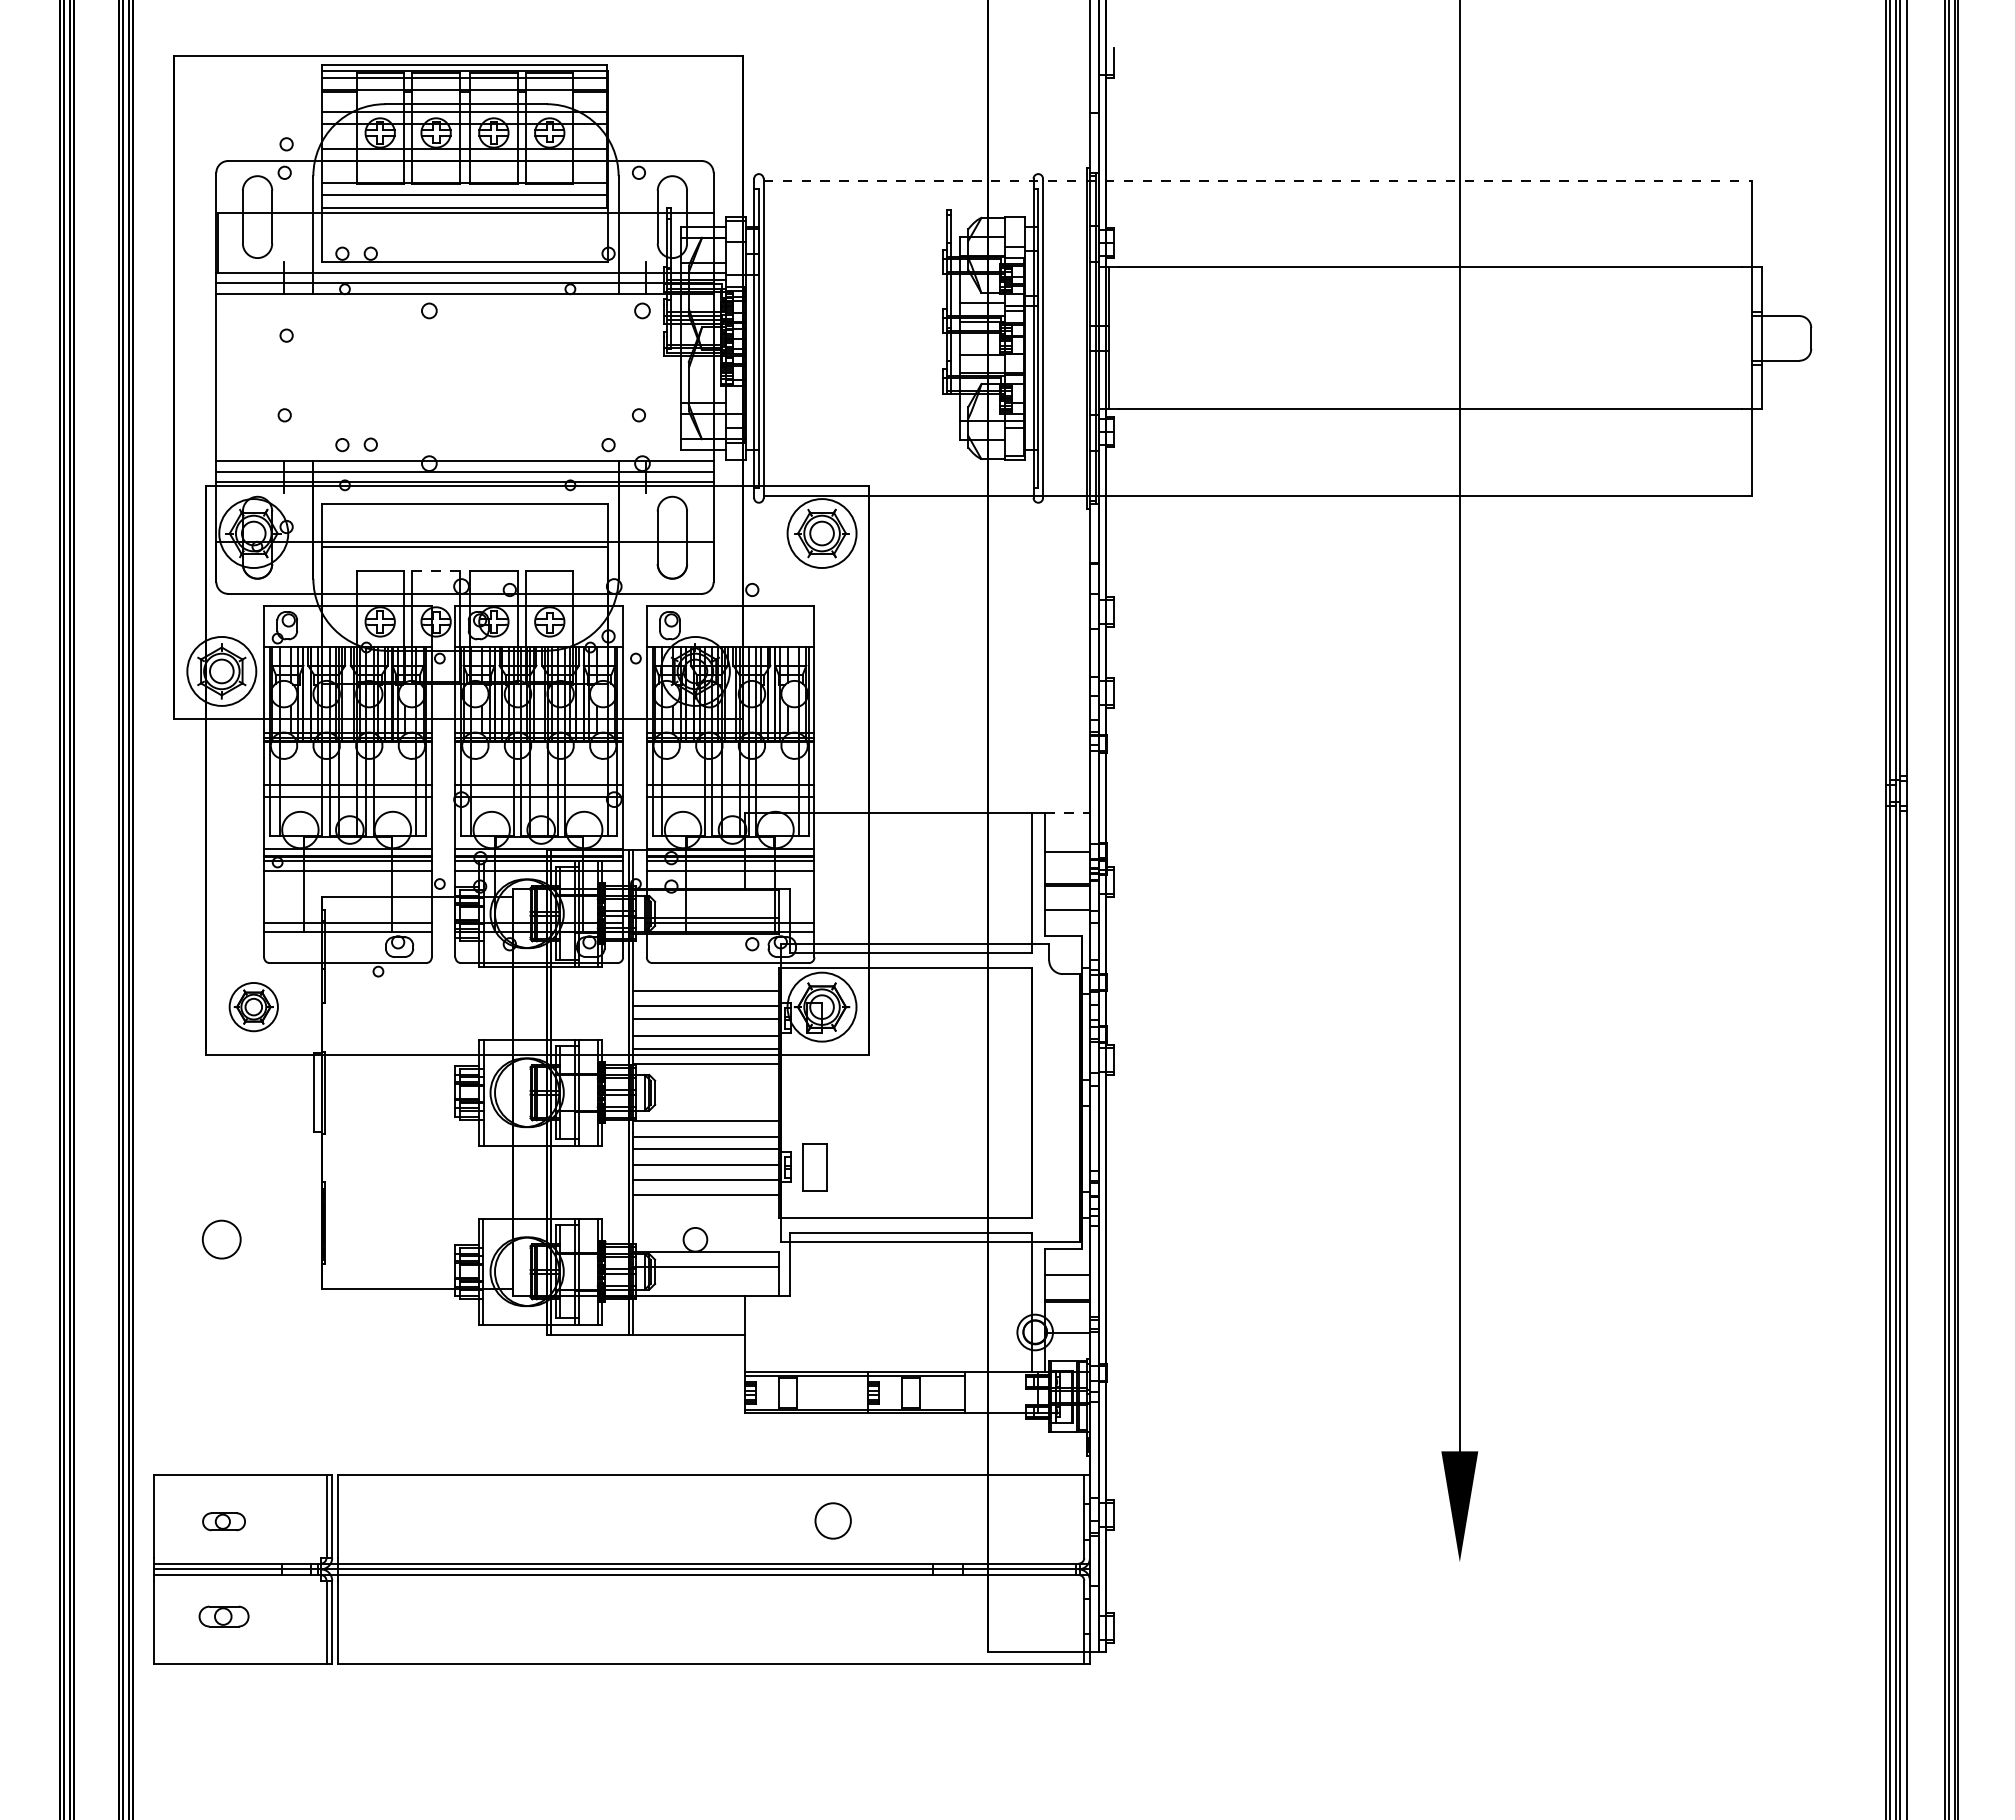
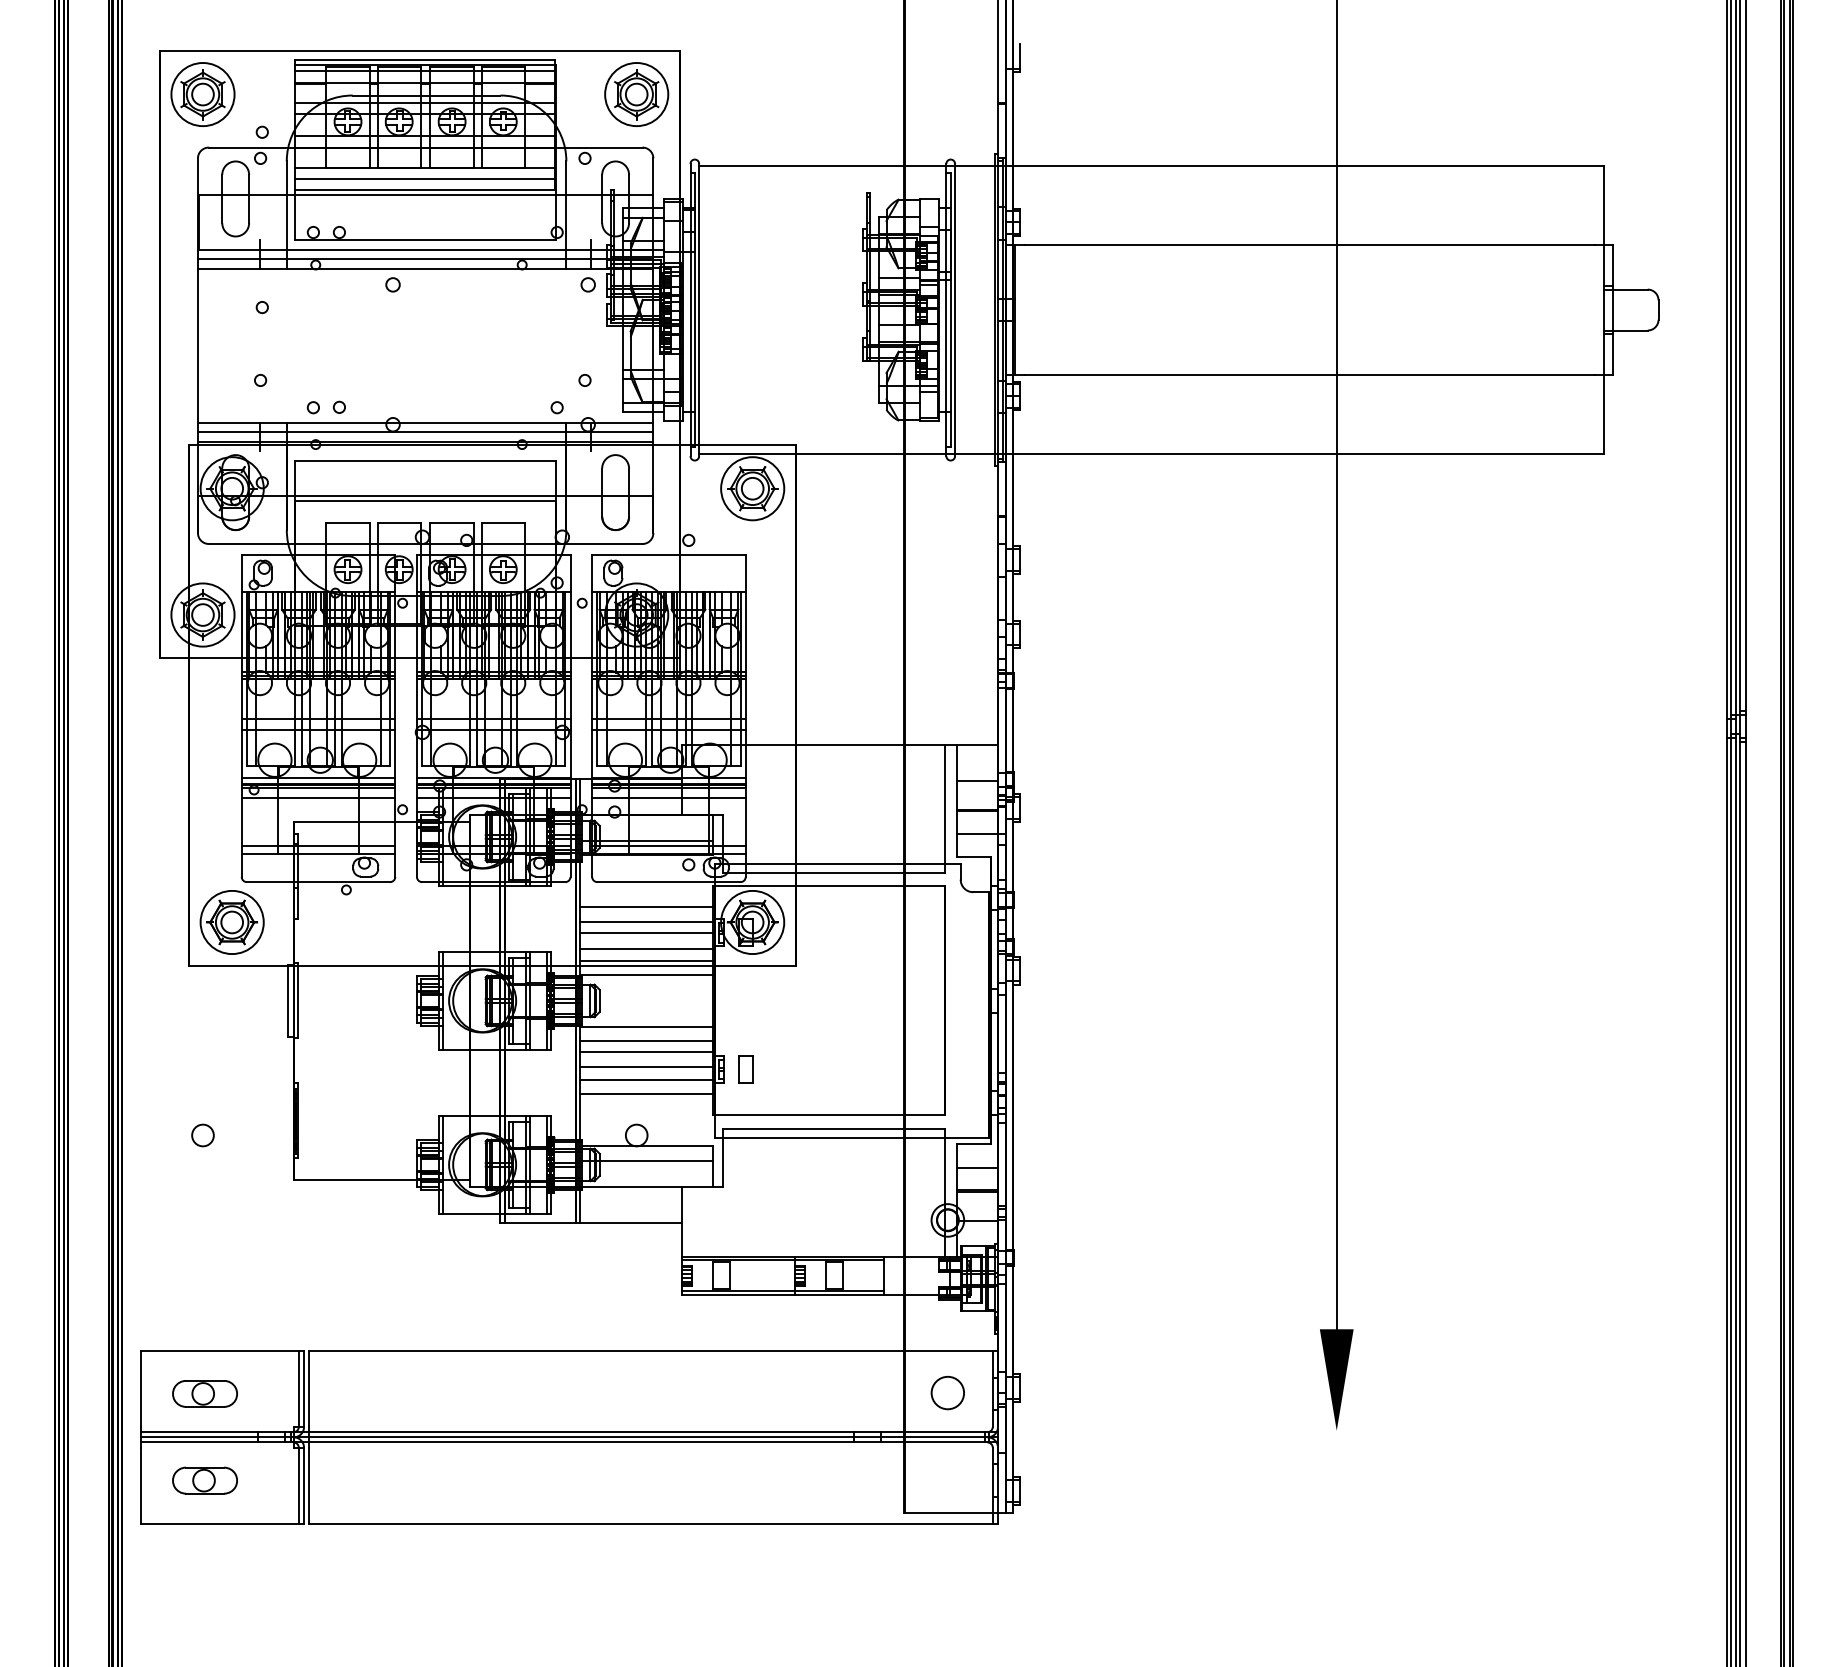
part: (221, 102) -> (202, 93), added
part: (695, 102) -> (636, 93), added
line: (1257, 181) -> (1151, 166), dashed -> solid
line: (436, 571) -> (399, 523), dashed -> solid
line: (1068, 813) -> (978, 745), dashed -> solid
part: (253, 1006) -> (231, 921), size x1.43
part: (814, 1166) -> (745, 1068), size x0.62
circle: (221, 1239) -> (202, 1135), size x0.62
circle: (832, 1520) -> (947, 1392), moved
part: (223, 1521) -> (204, 1393), size x1.67
part: (223, 1616) -> (204, 1480), size x1.43

